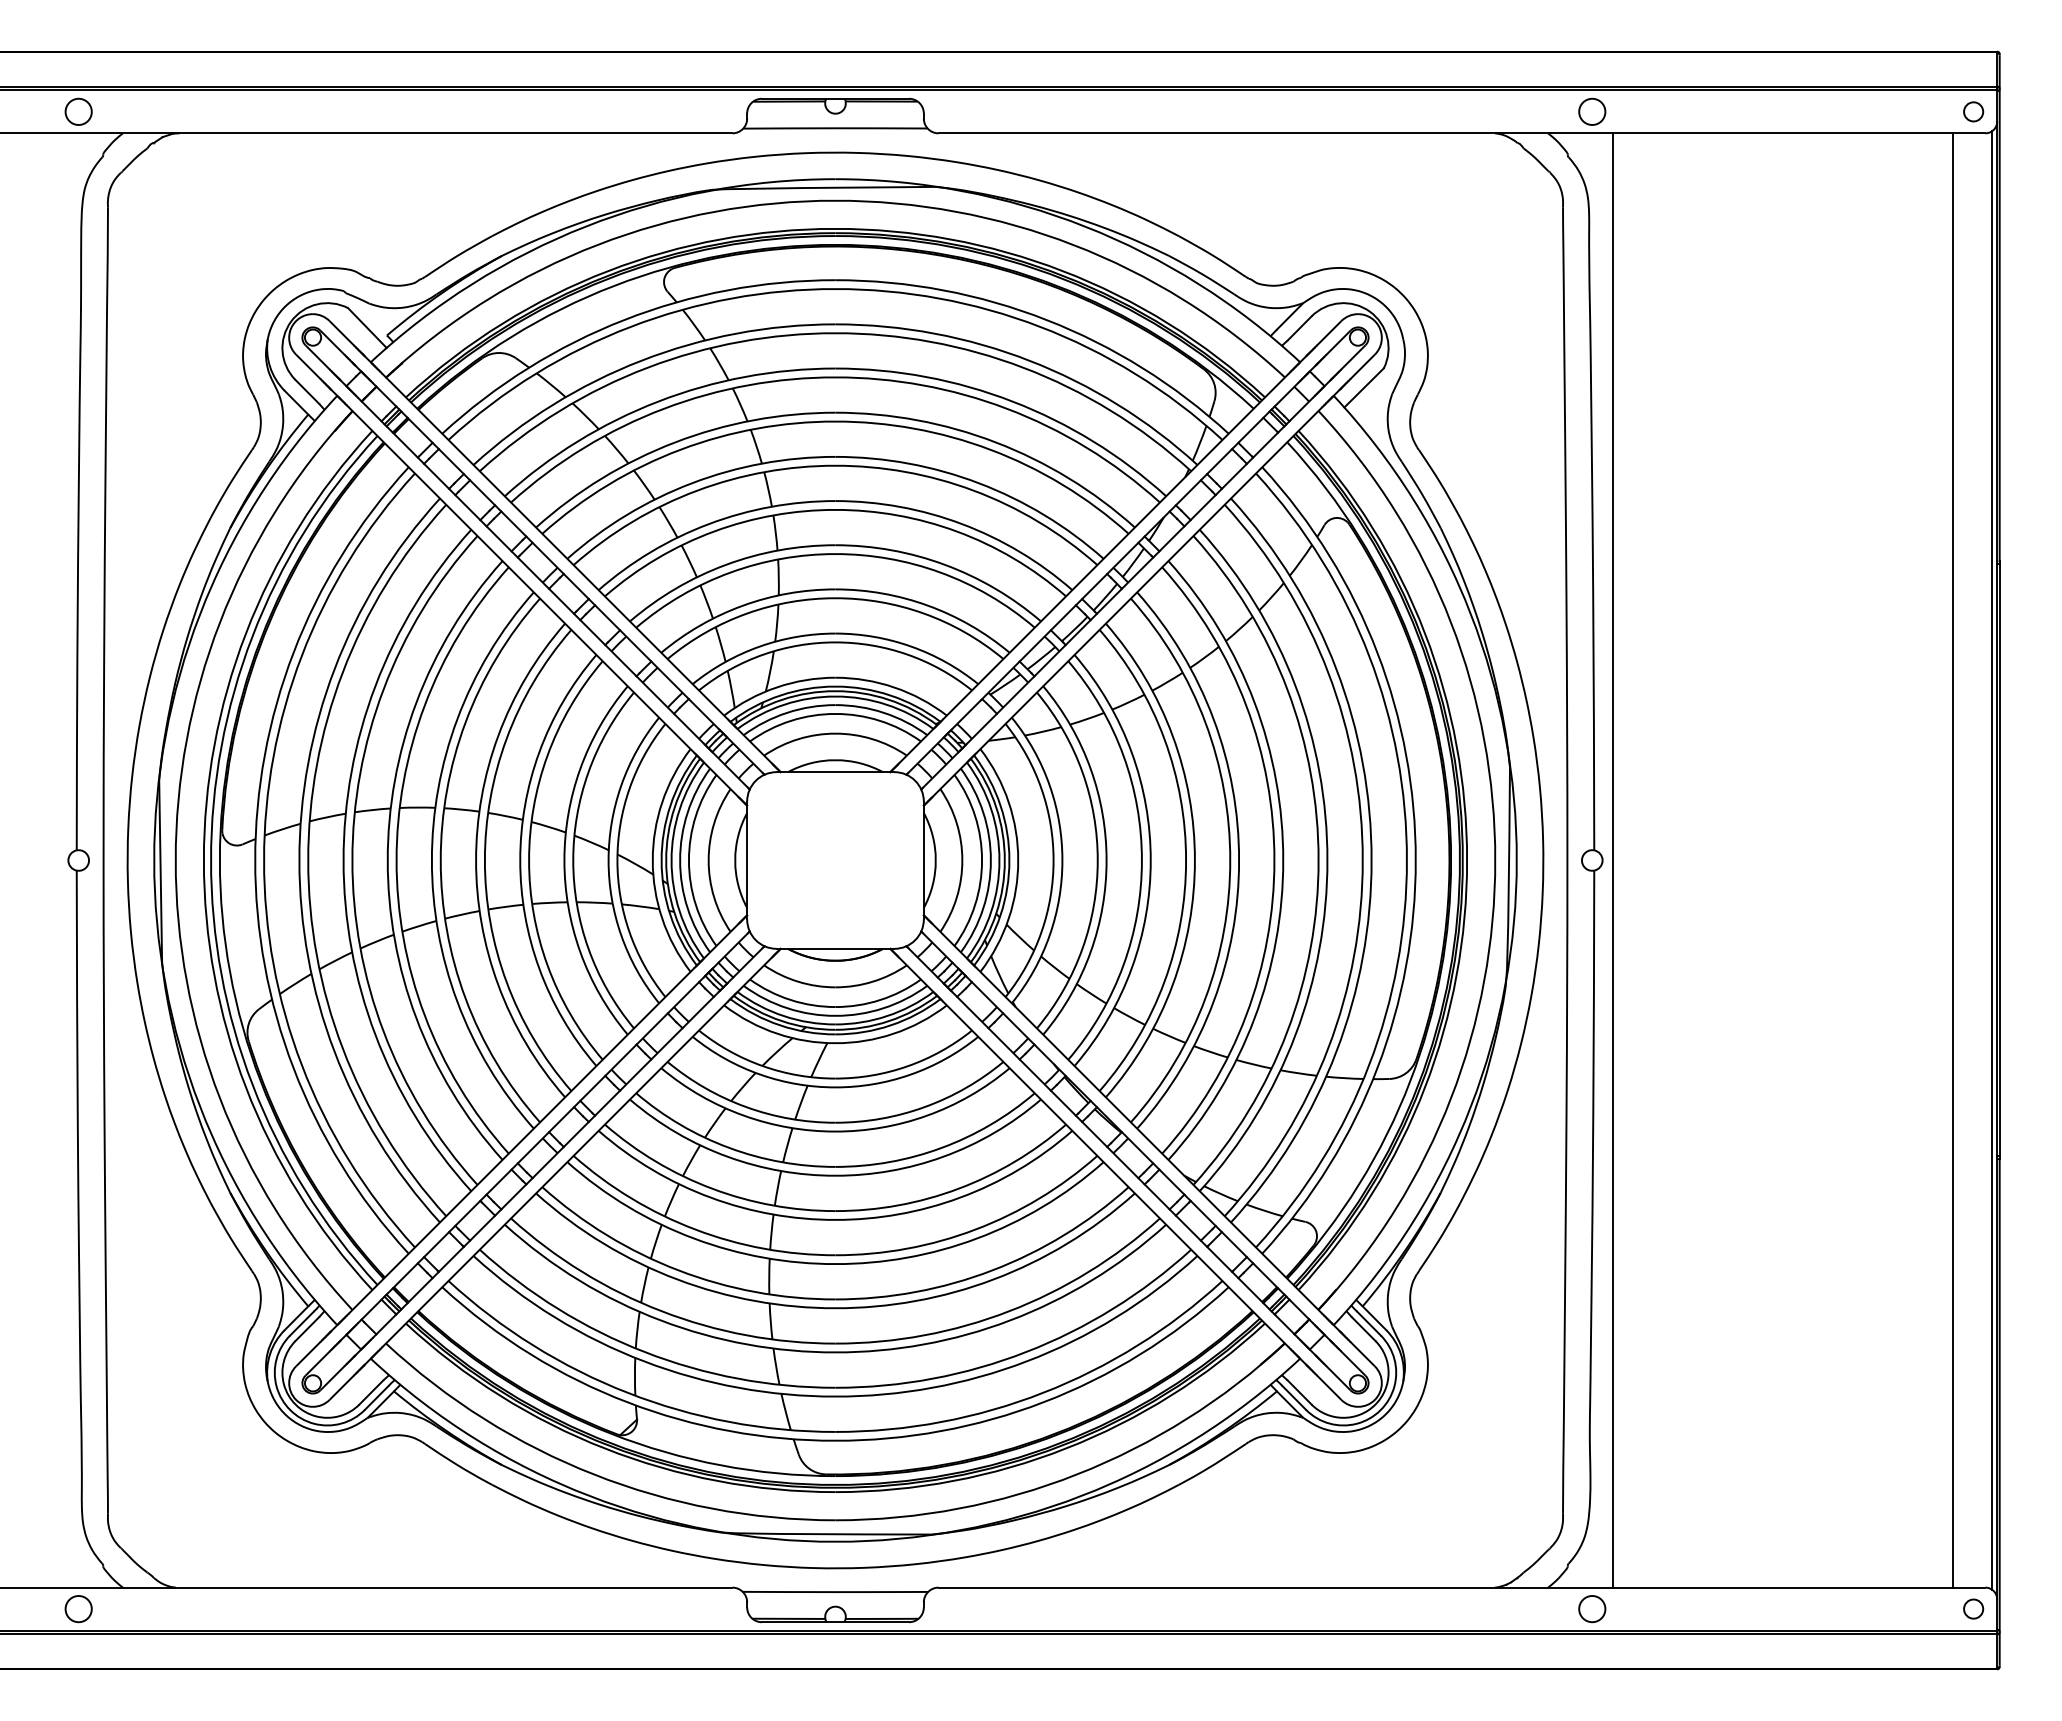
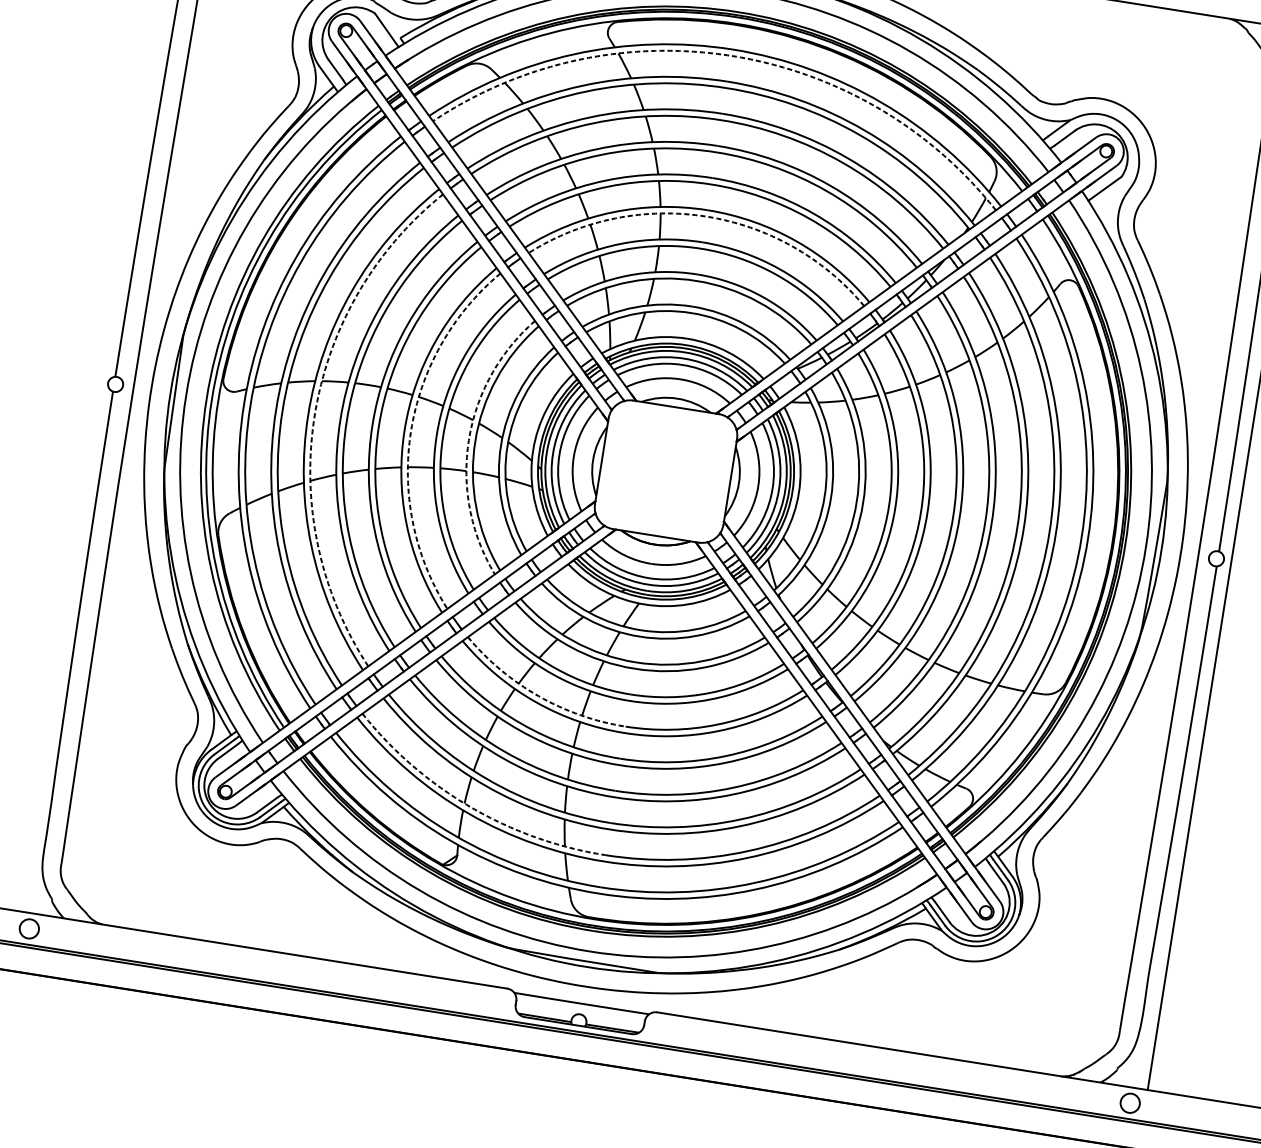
arc: (835, 289) -> (731, 56), solid -> dashed
arc: (835, 509) -> (706, 216), solid -> dashed
arc: (352, 860) -> (314, 415), solid -> dashed
arc: (484, 860) -> (410, 431), solid -> dashed
arc: (564, 860) -> (468, 440), solid -> dashed
arc: (712, 1188) -> (538, 696), solid -> dashed
arc: (644, 1352) -> (470, 807), solid -> dashed

